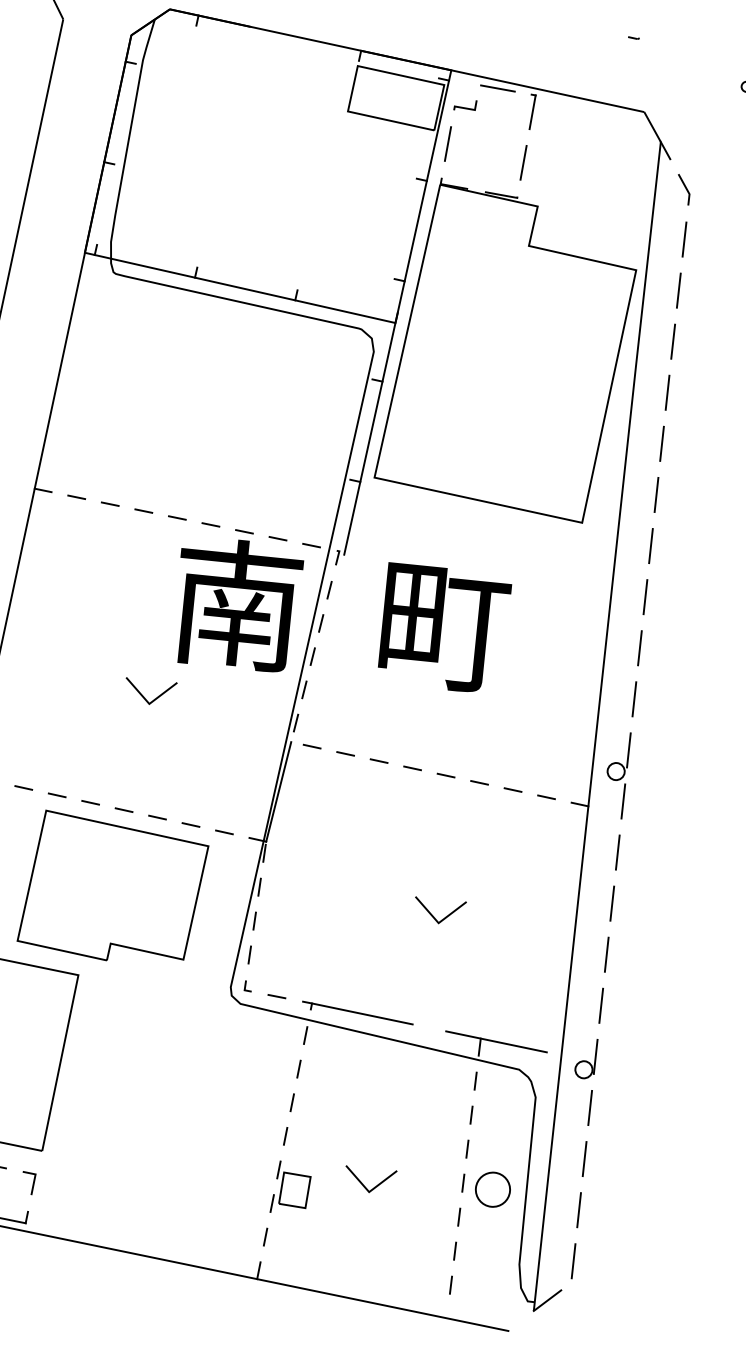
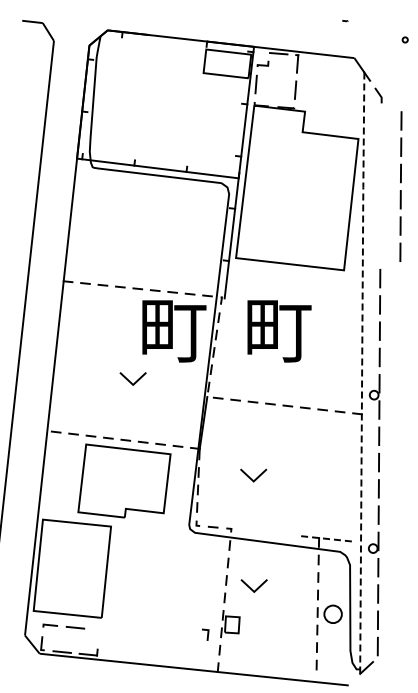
line: (670, 361) -> (400, 183), moved
text: (238, 604) -> (173, 329), 南 -> 町
line: (597, 725) -> (362, 372), solid -> dashed
line: (433, 914) -> (250, 477), moved
line: (362, 1013) -> (257, 531), removed
line: (497, 1041) -> (327, 538), solid -> dashed
line: (32, 1182) -> (207, 634), moved
line: (366, 1185) -> (252, 588), moved

